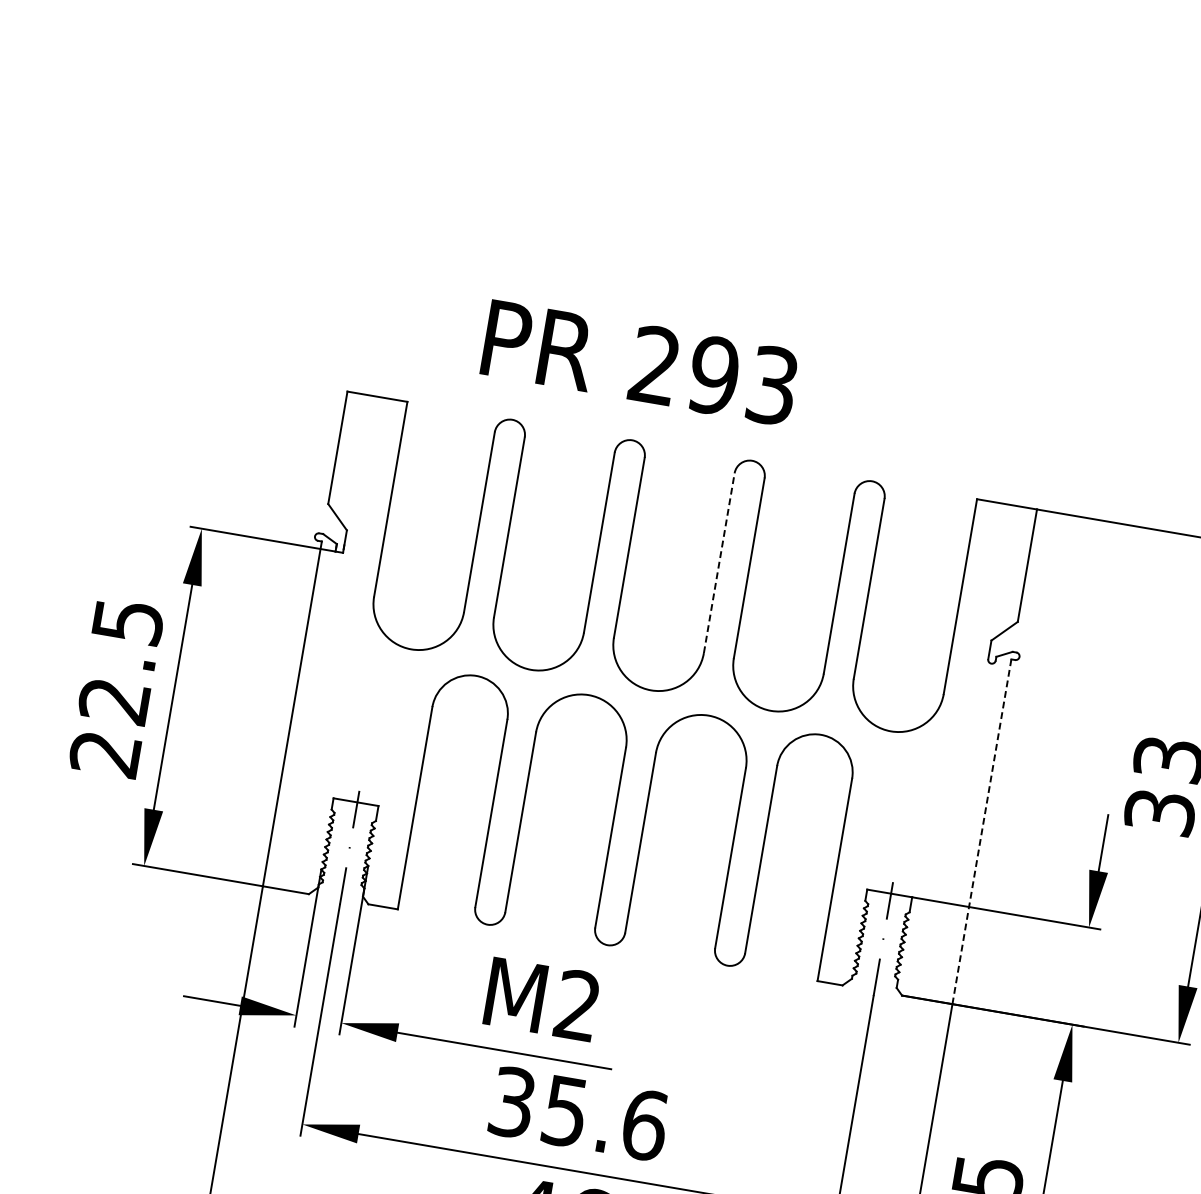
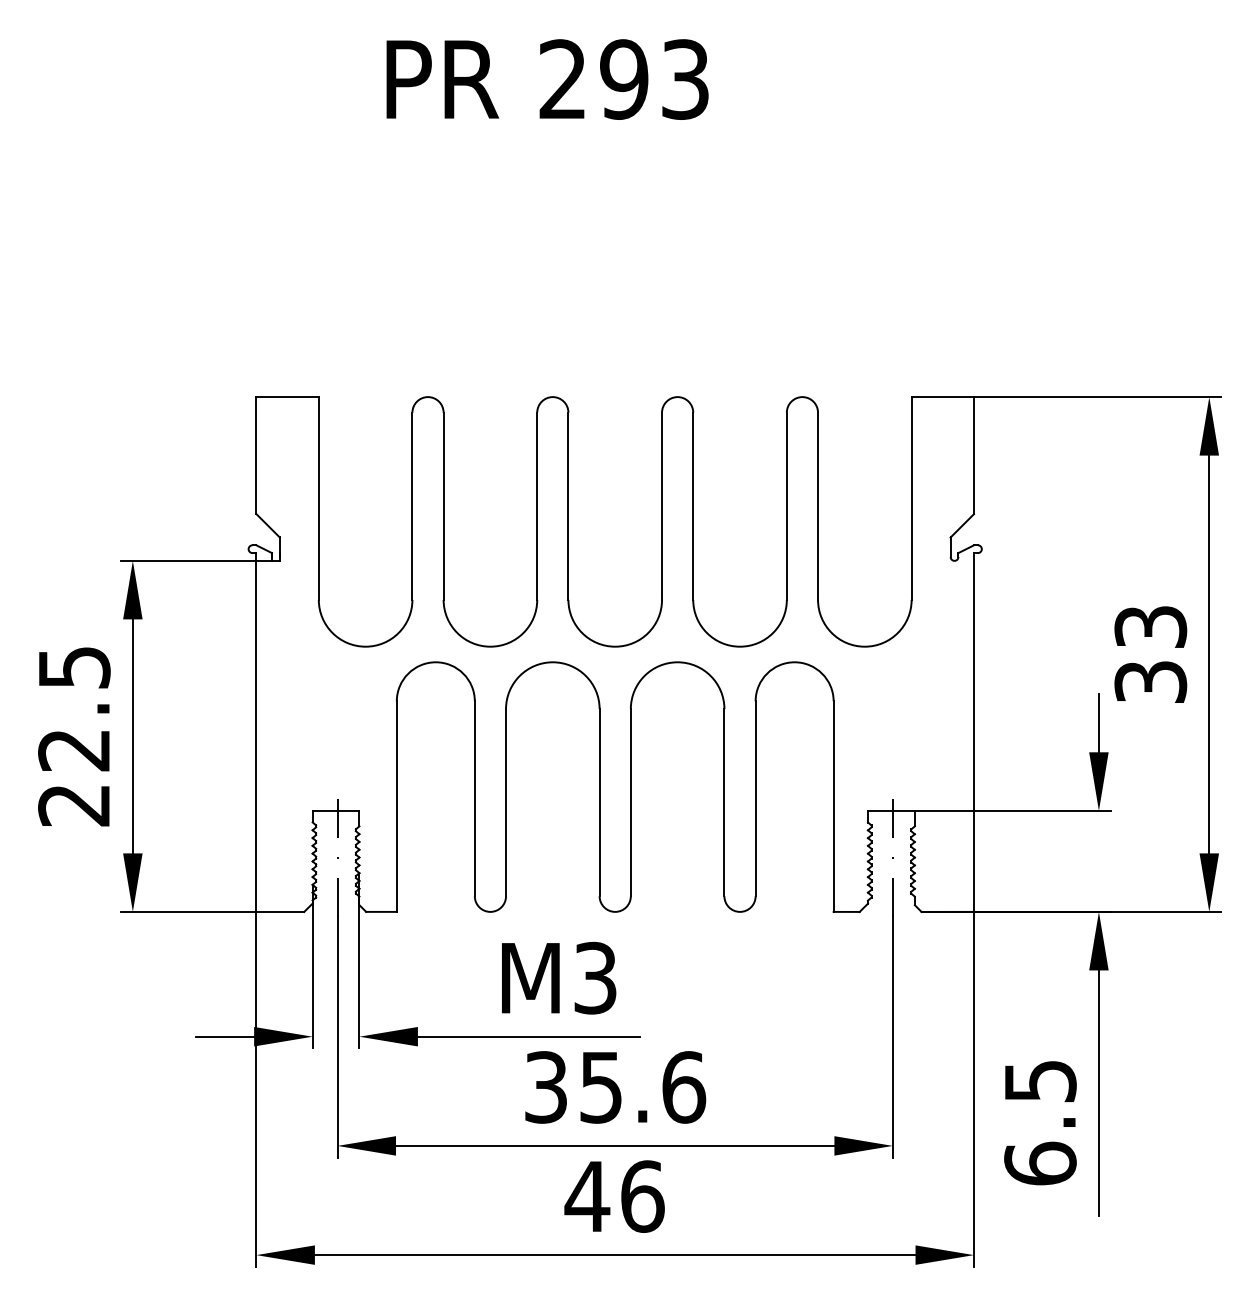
text: (640, 362) -> (547, 79), moved
line: (719, 563) -> (662, 506), dashed -> solid
line: (982, 832) -> (974, 733), dashed -> solid
text: (577, 1005) -> (595, 978), M2 -> M3

